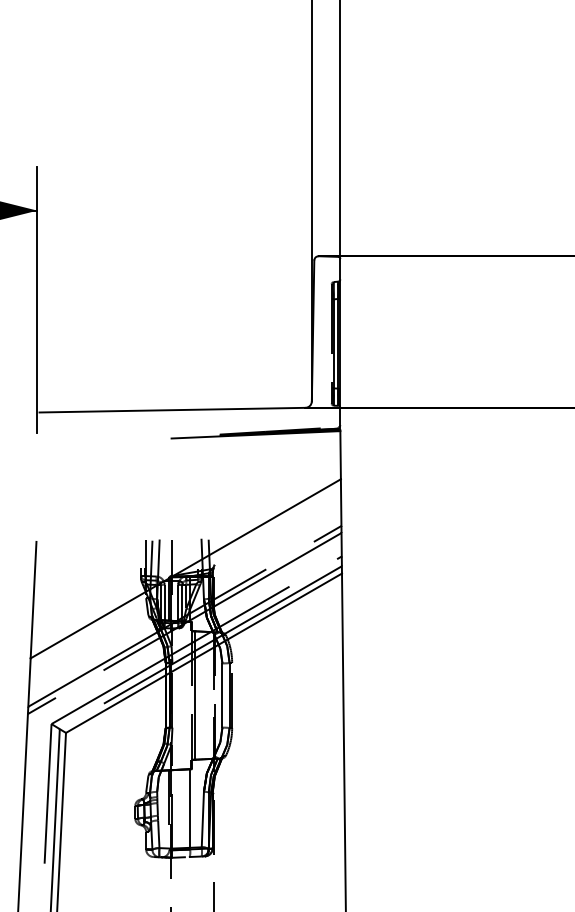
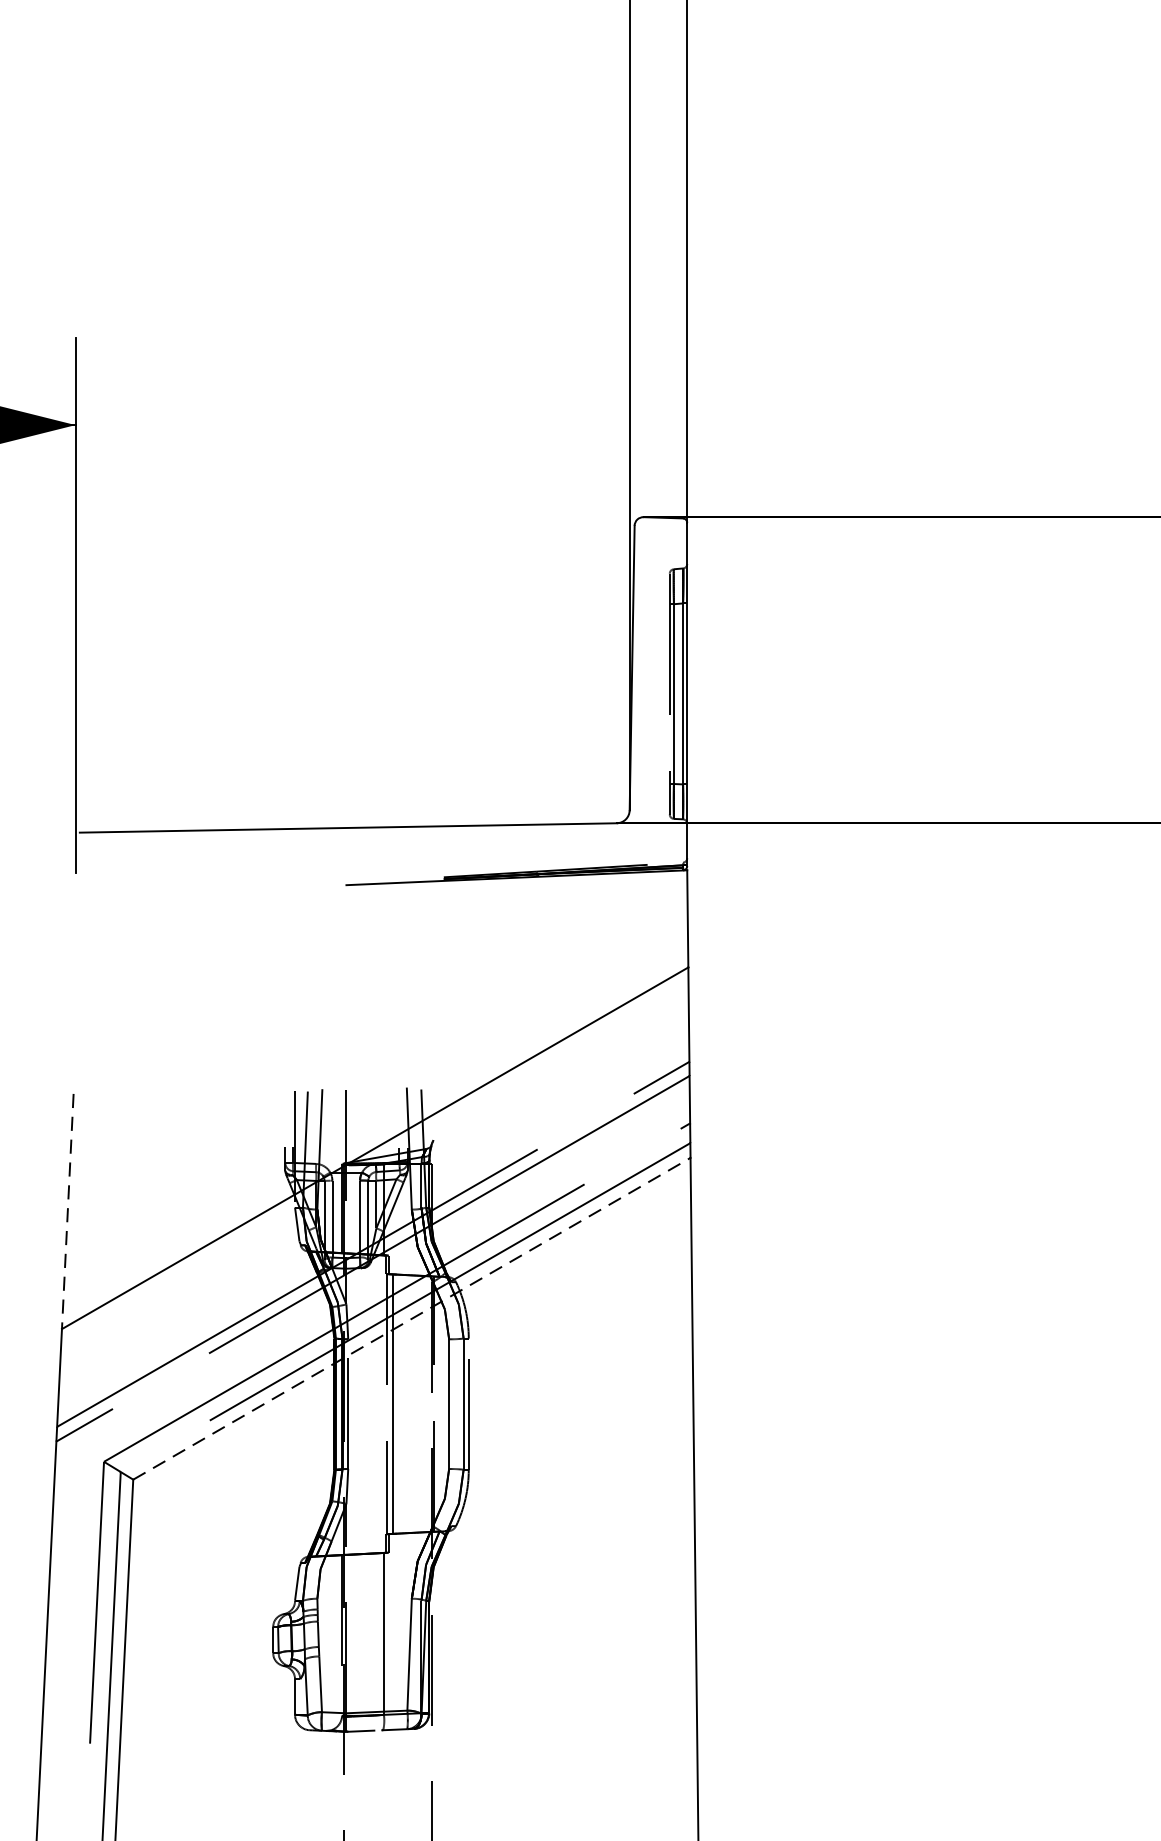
line: (33, 600) -> (67, 1212), solid -> dashed
line: (204, 653) -> (412, 1319), solid -> dashed

